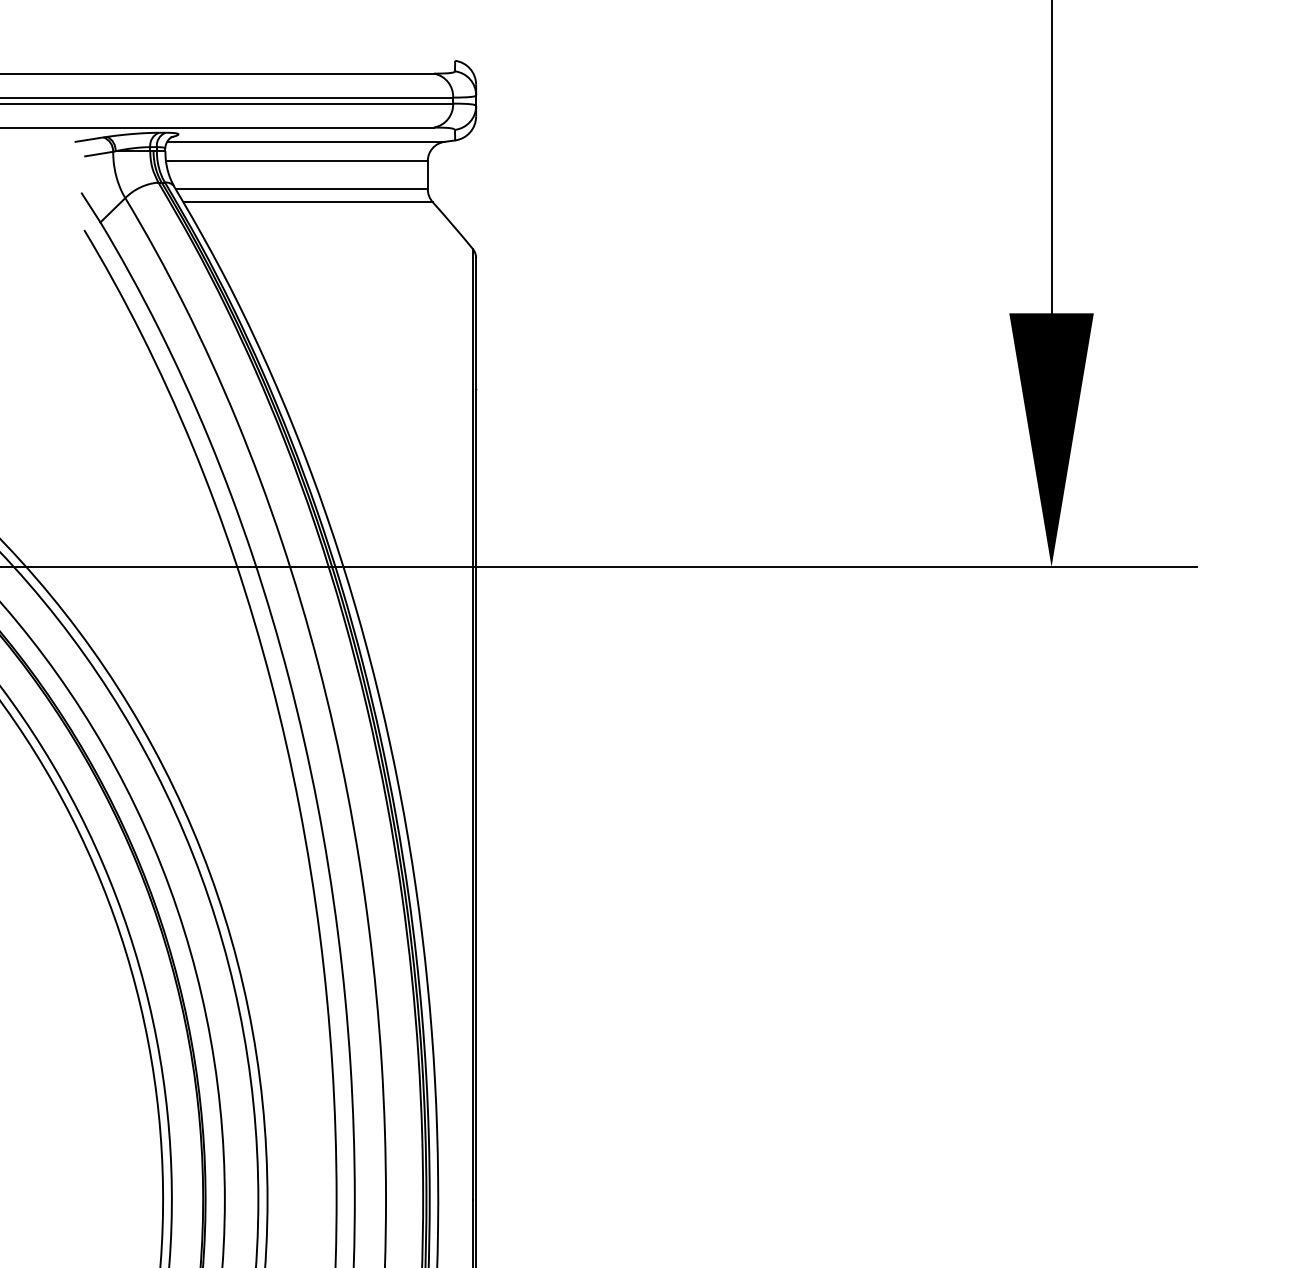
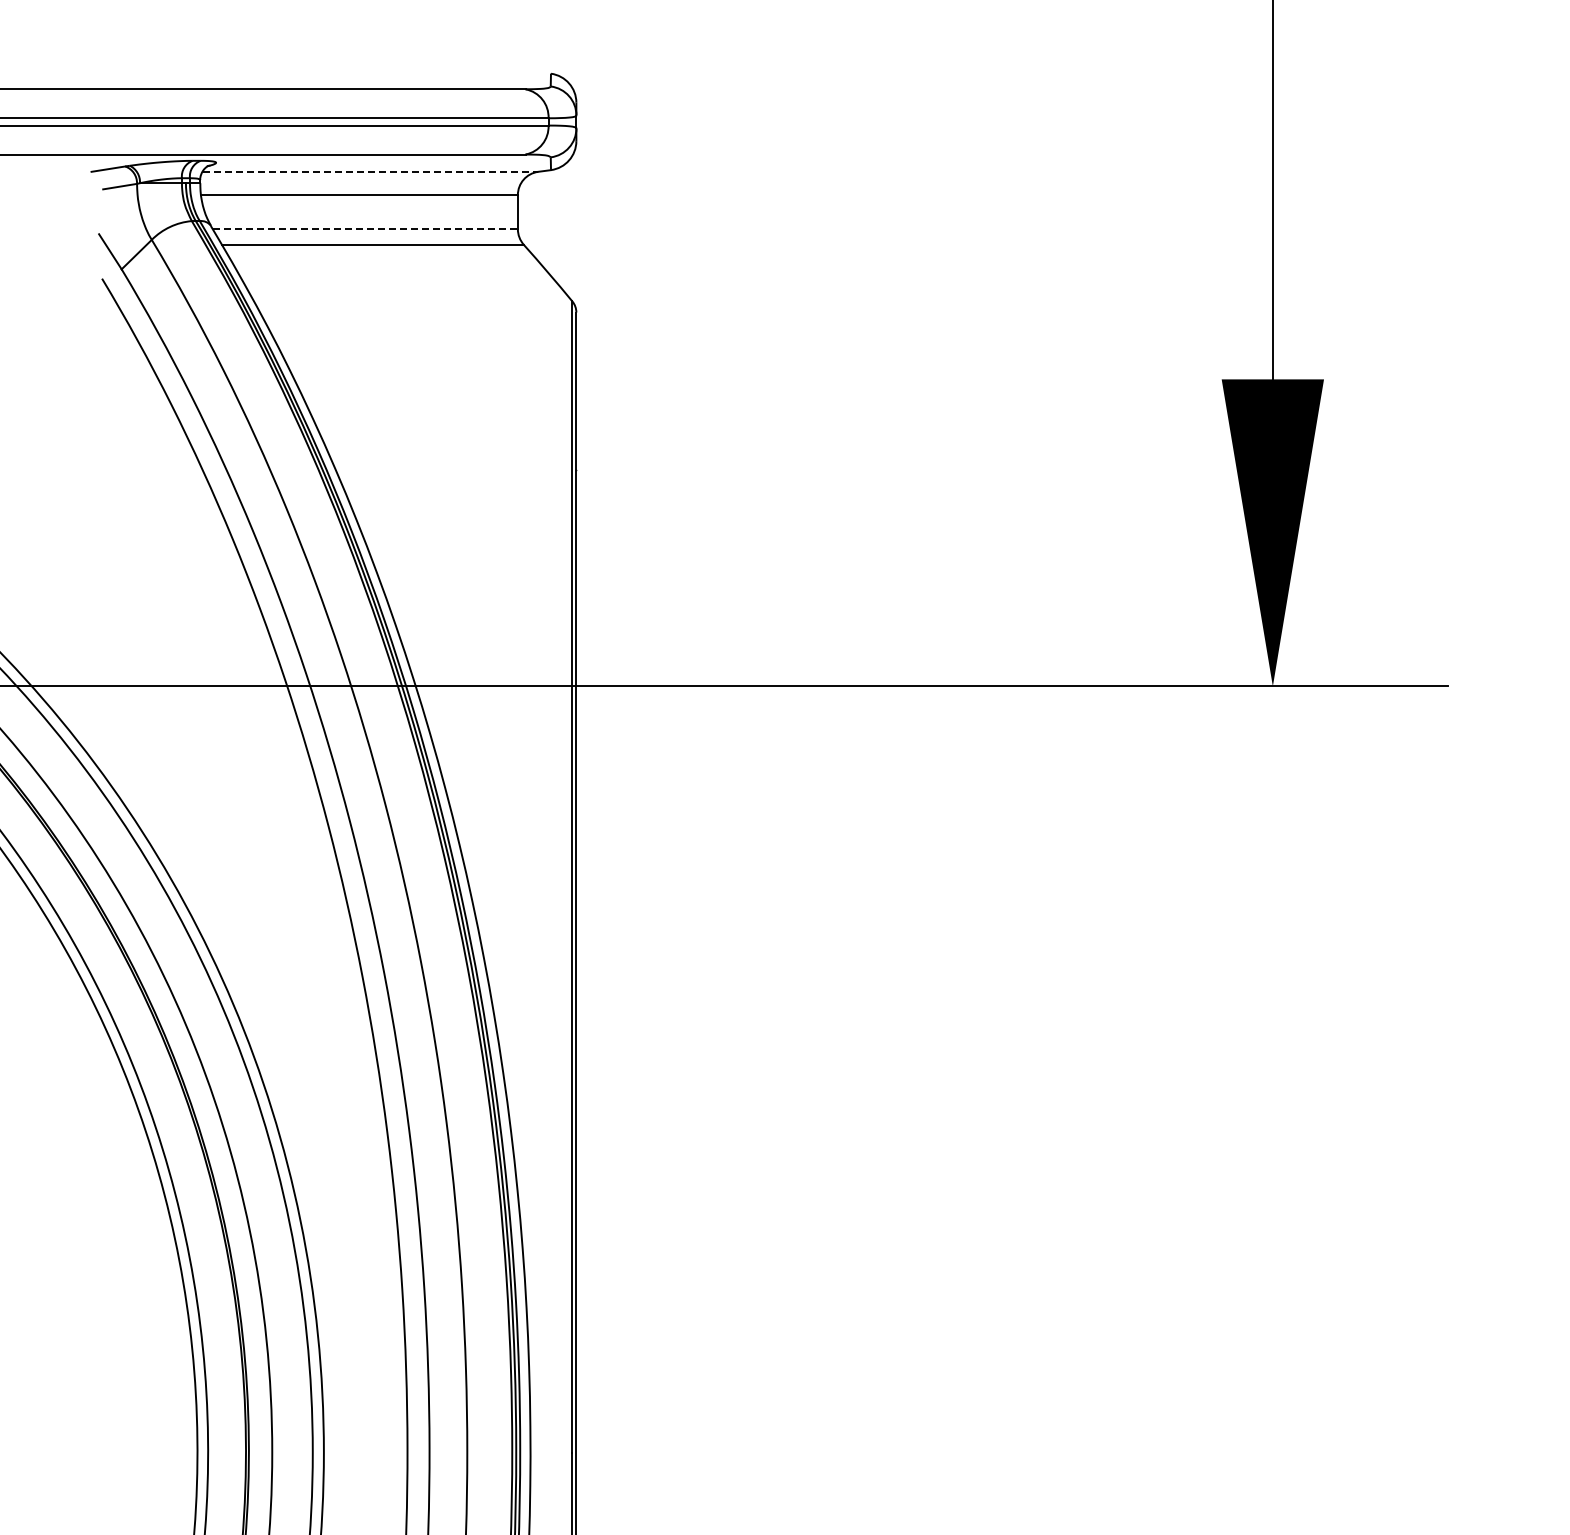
line: (306, 141) -> (371, 171), solid -> dashed
line: (302, 189) -> (366, 229), solid -> dashed

